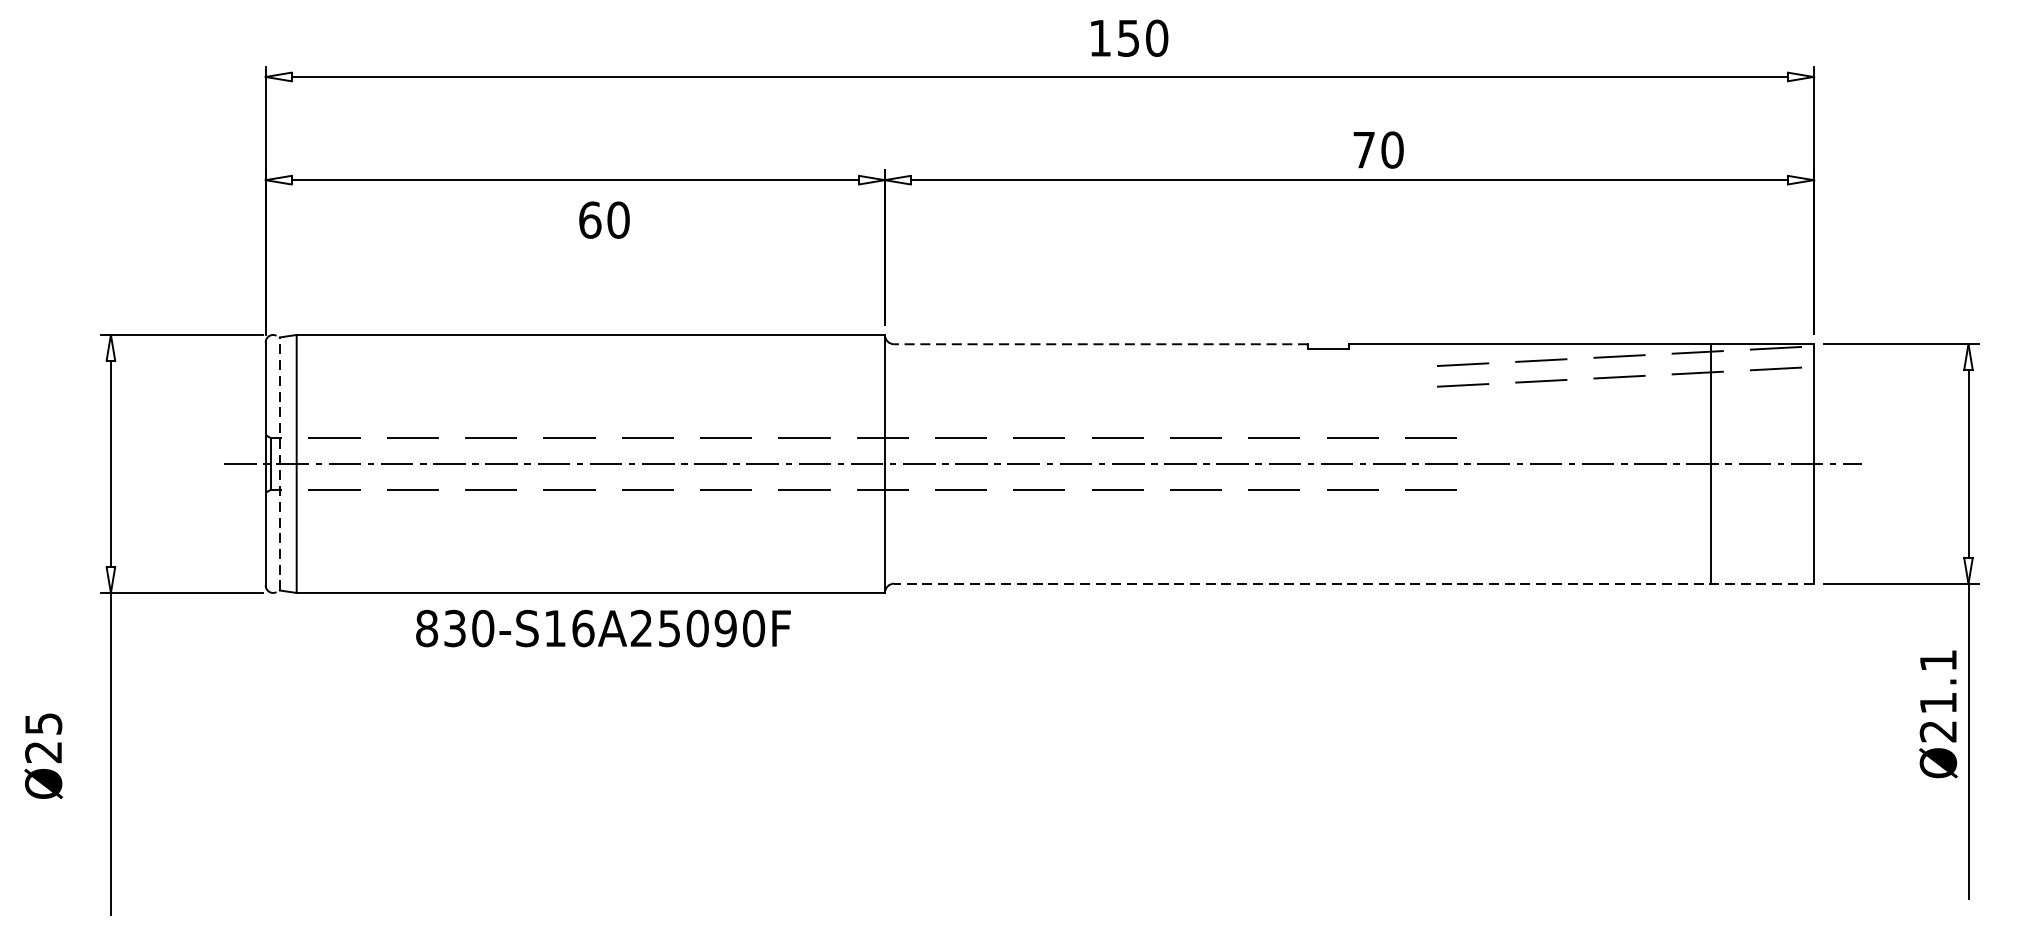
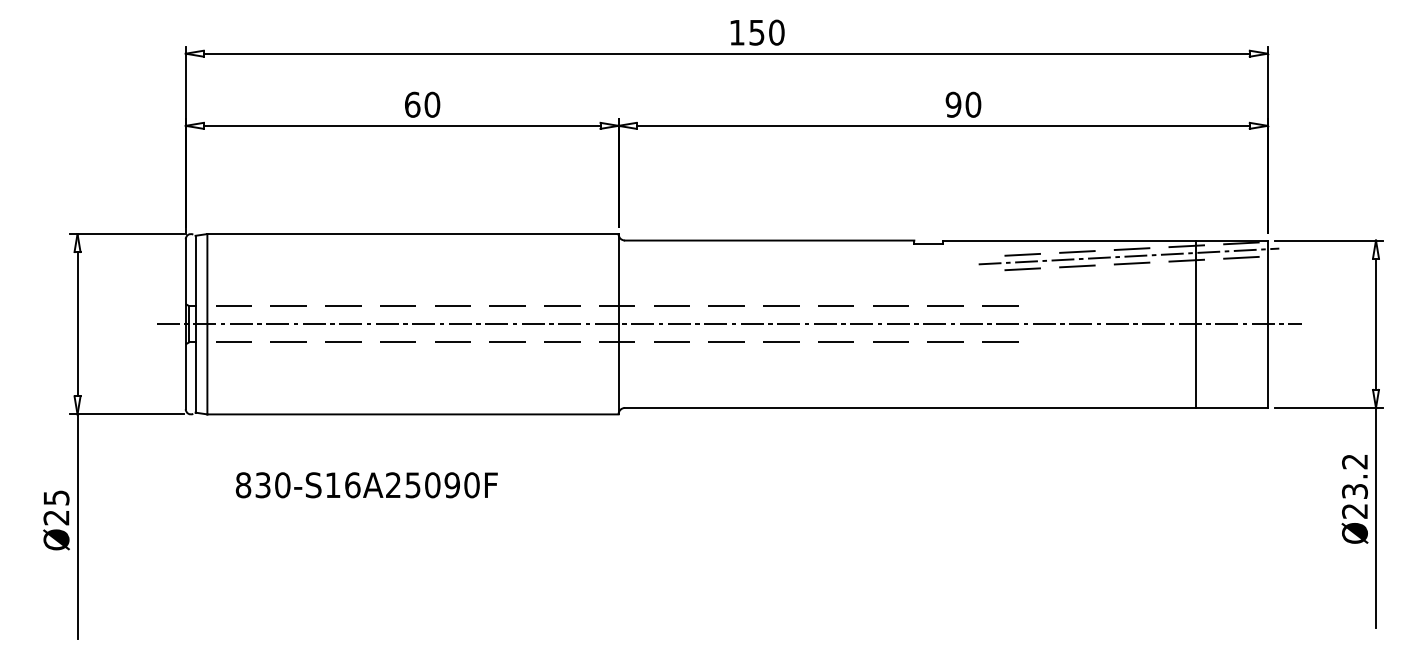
text: (1129, 38) -> (757, 32), moved
text: (1364, 149) -> (953, 104), 70 -> 90
text: (604, 219) -> (422, 104), moved
line: (1100, 344) -> (769, 240), dashed -> solid
line: (1614, 367) -> (1128, 256), added
line: (279, 462) -> (195, 323), dashed -> solid
line: (1352, 583) -> (945, 407), dashed -> solid
text: (602, 628) -> (366, 485), moved
text: (1937, 681) -> (1354, 476), Ø21.1 -> Ø23.2
text: (43, 756) -> (56, 520), moved

